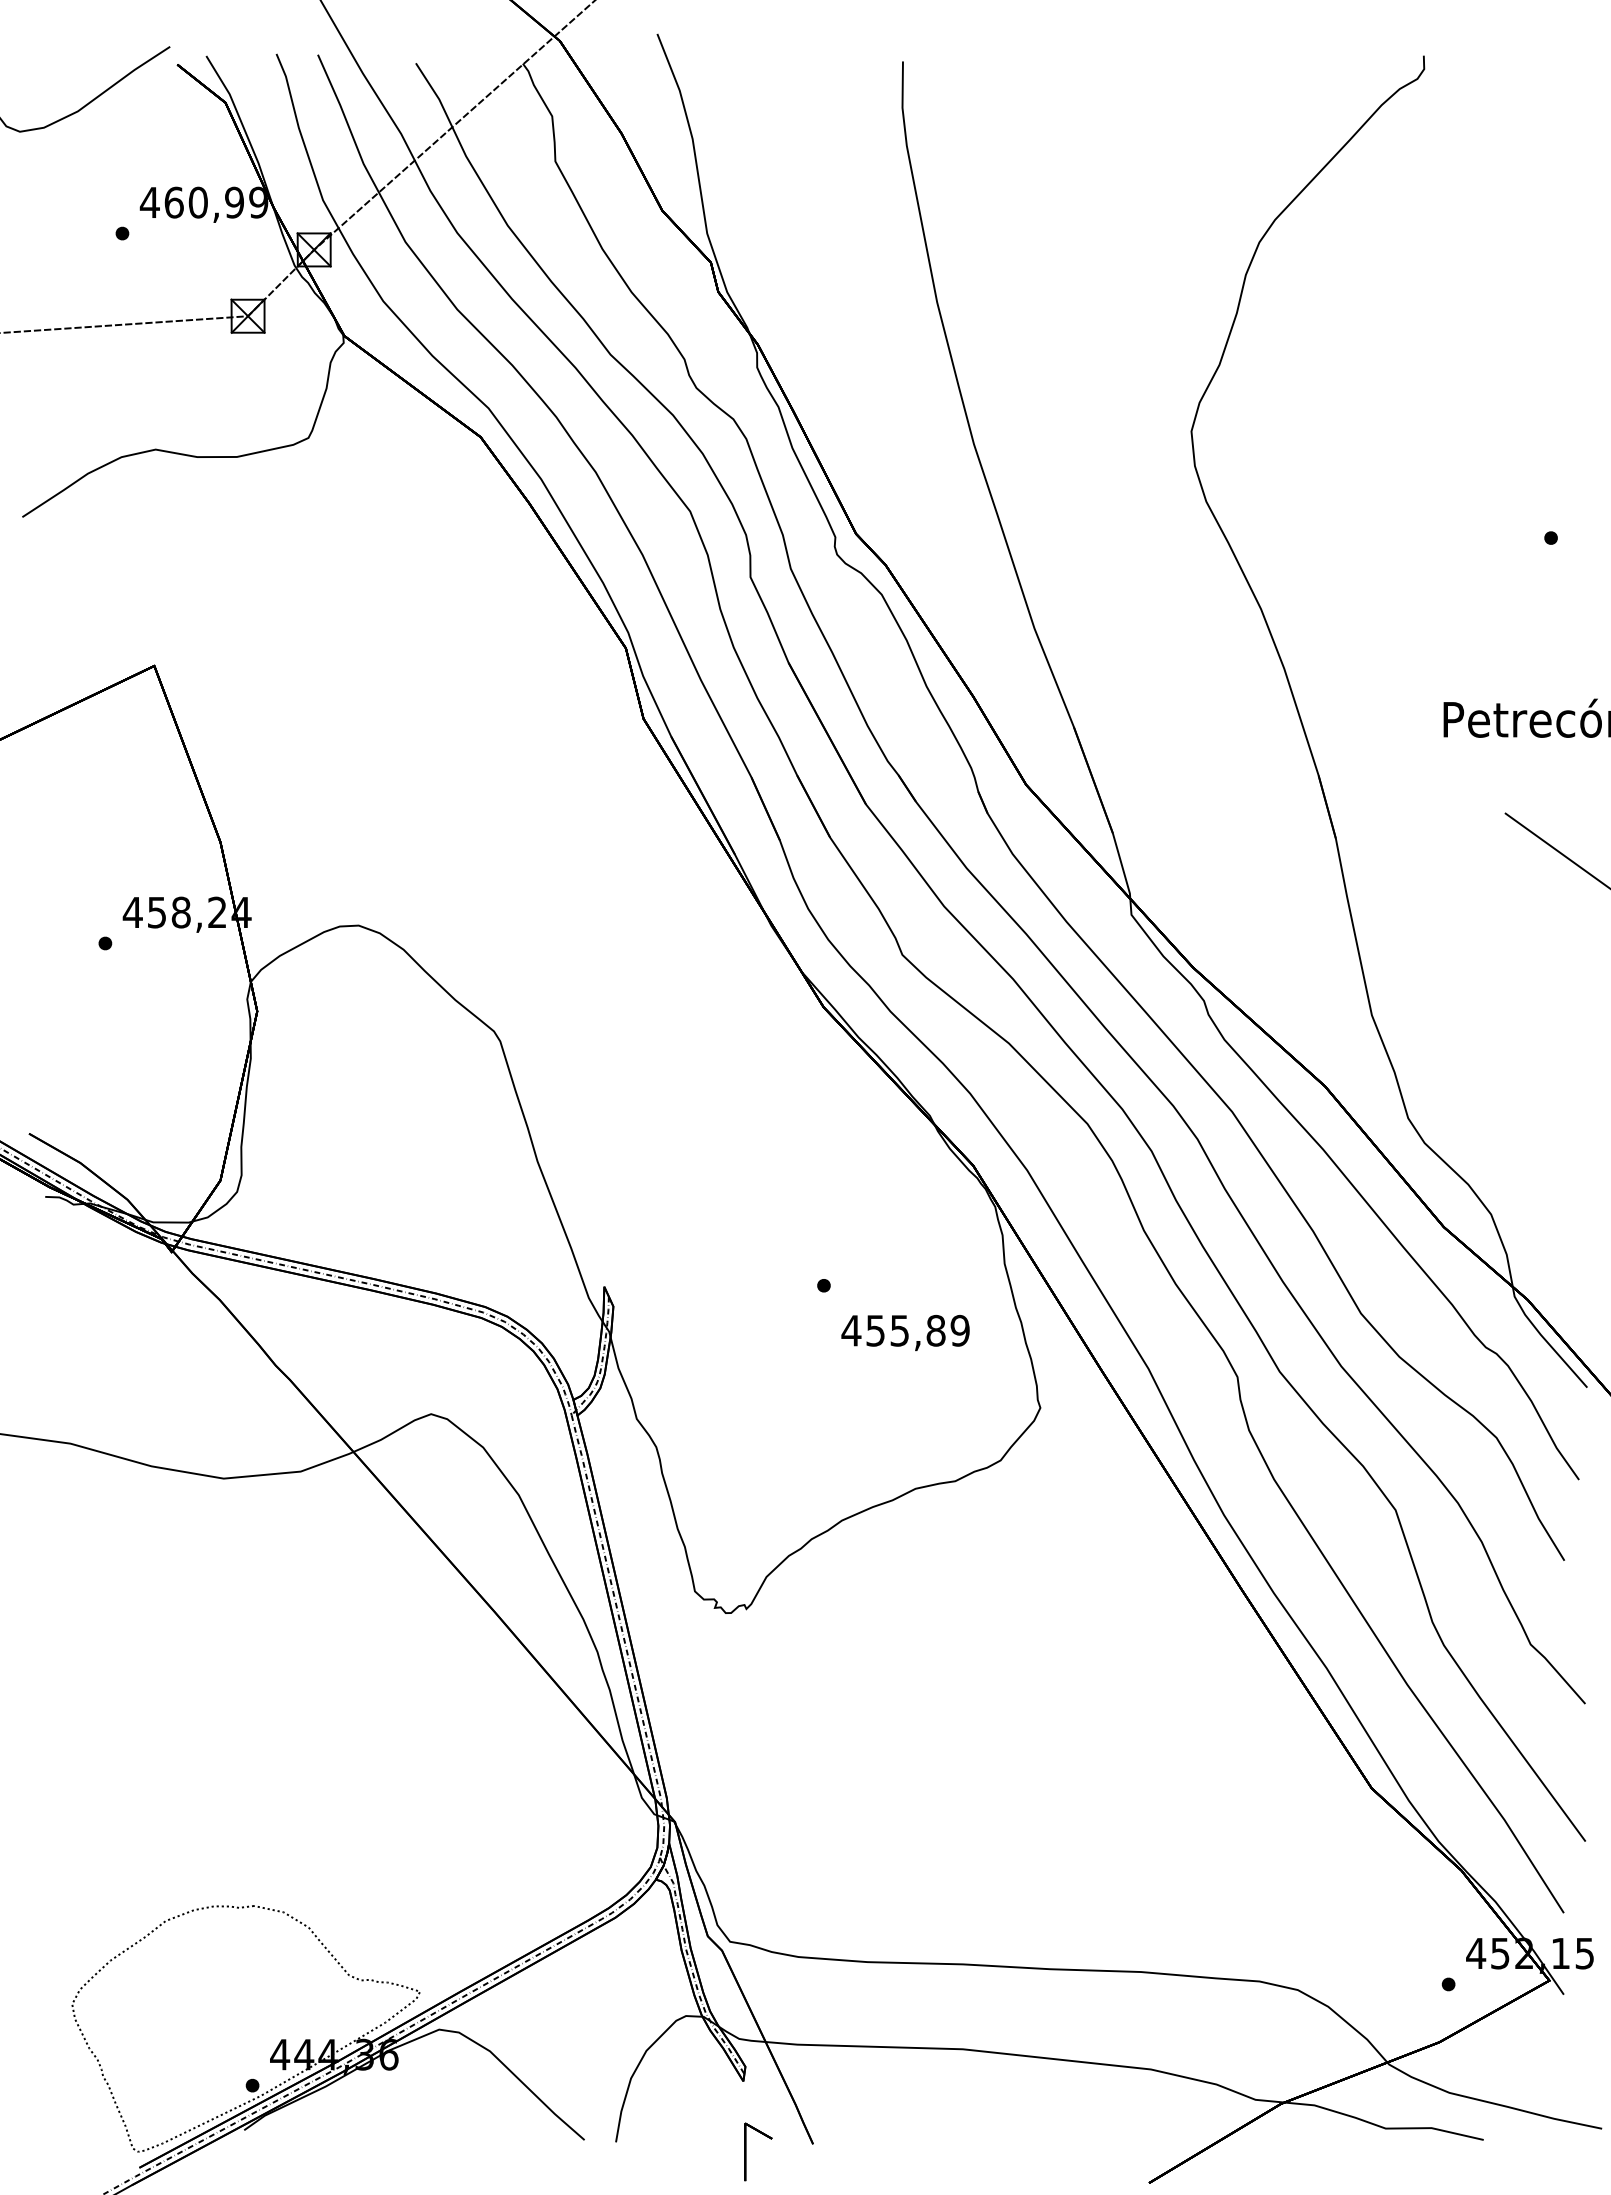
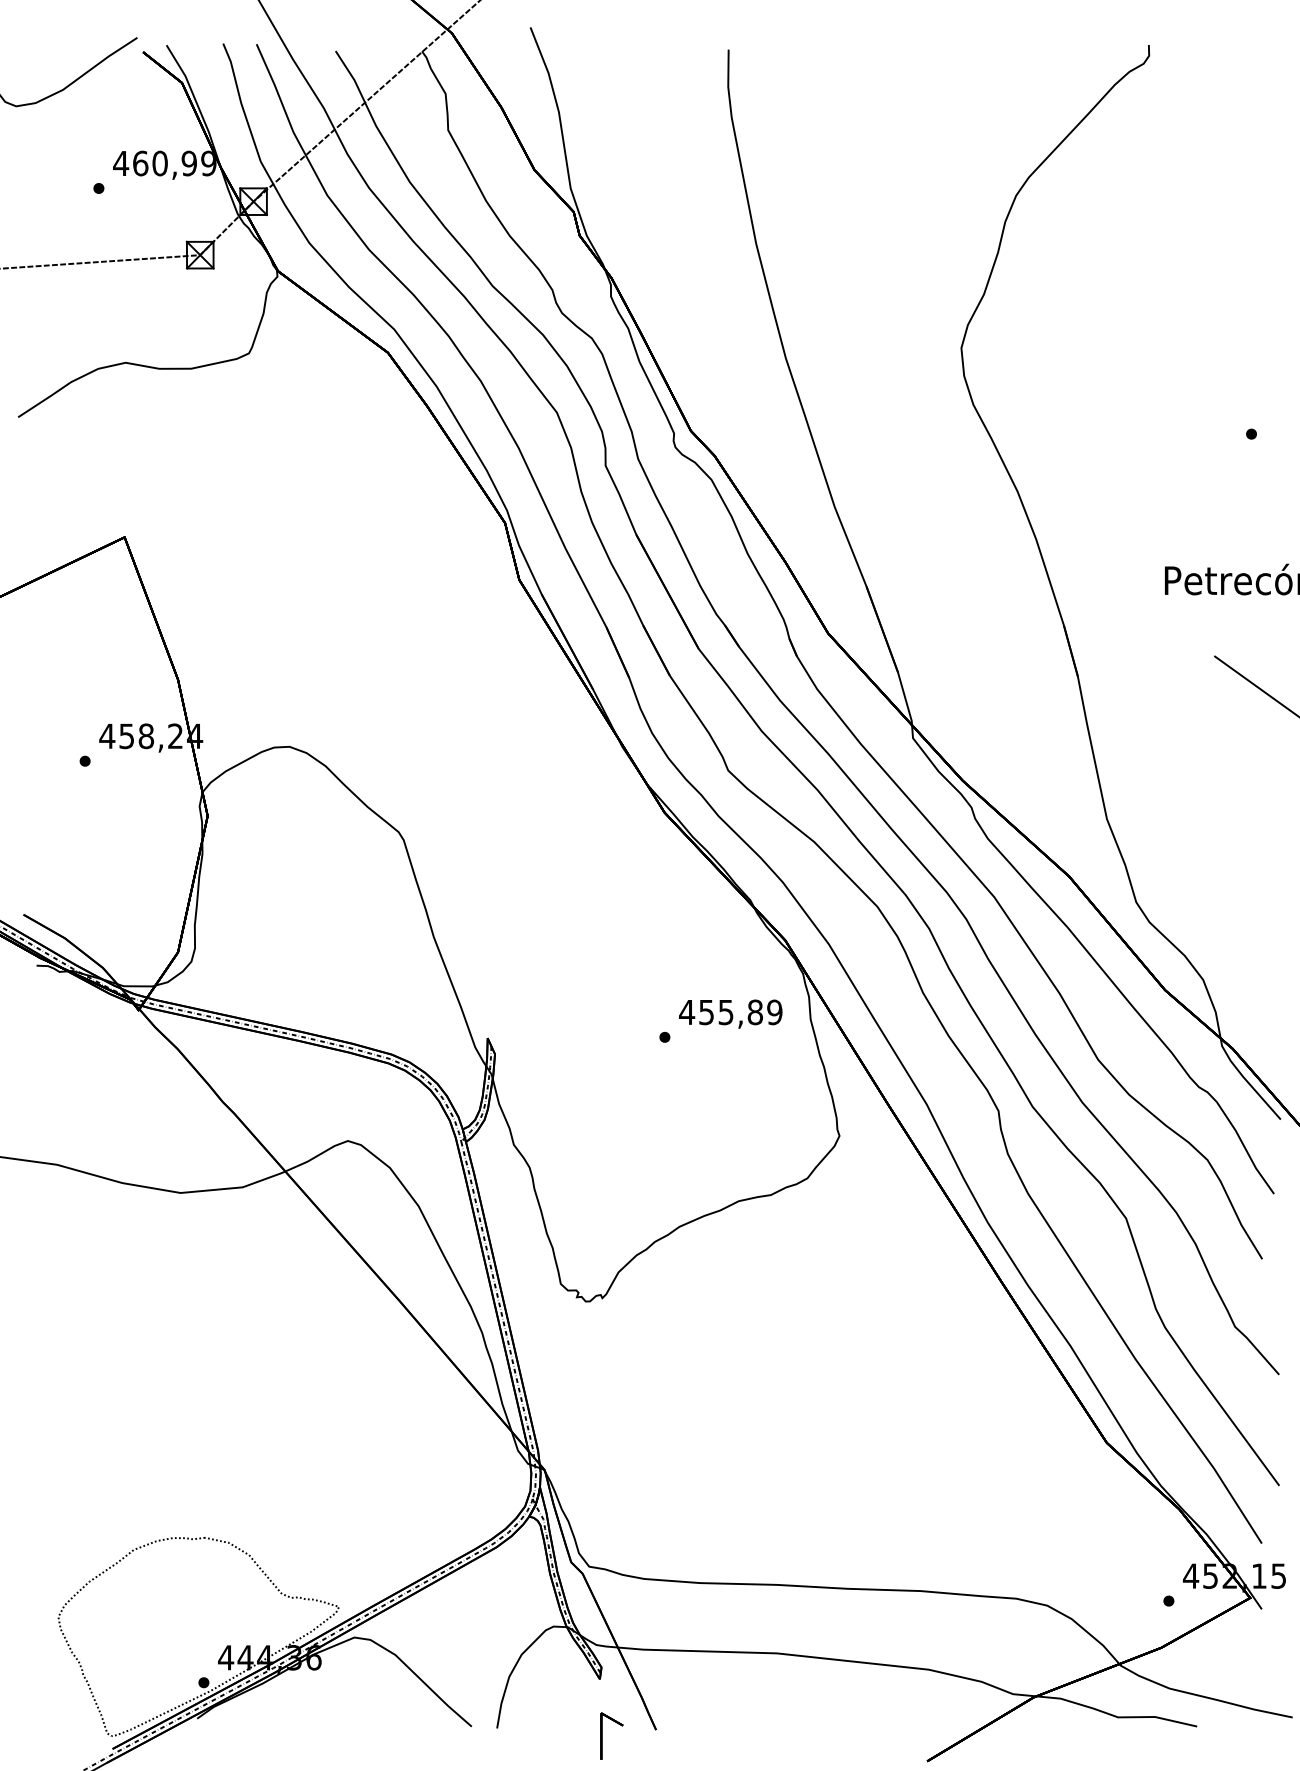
text: (905, 1333) -> (730, 1014), moved

